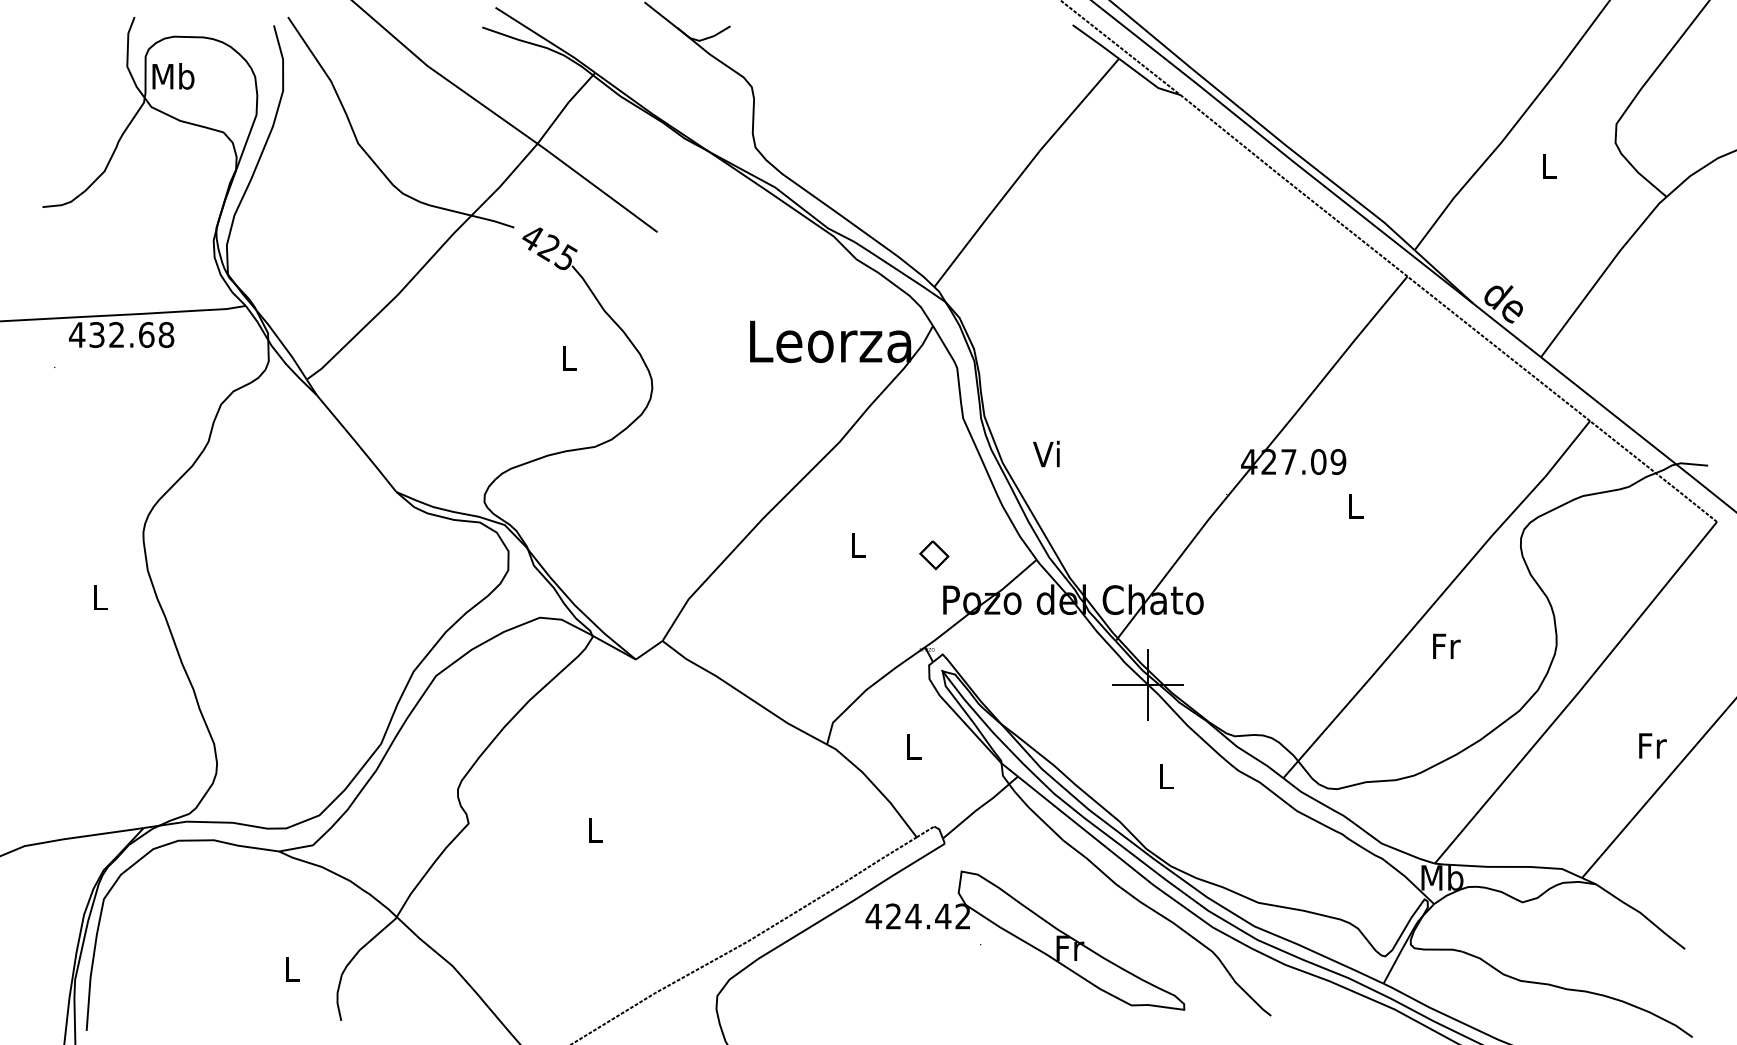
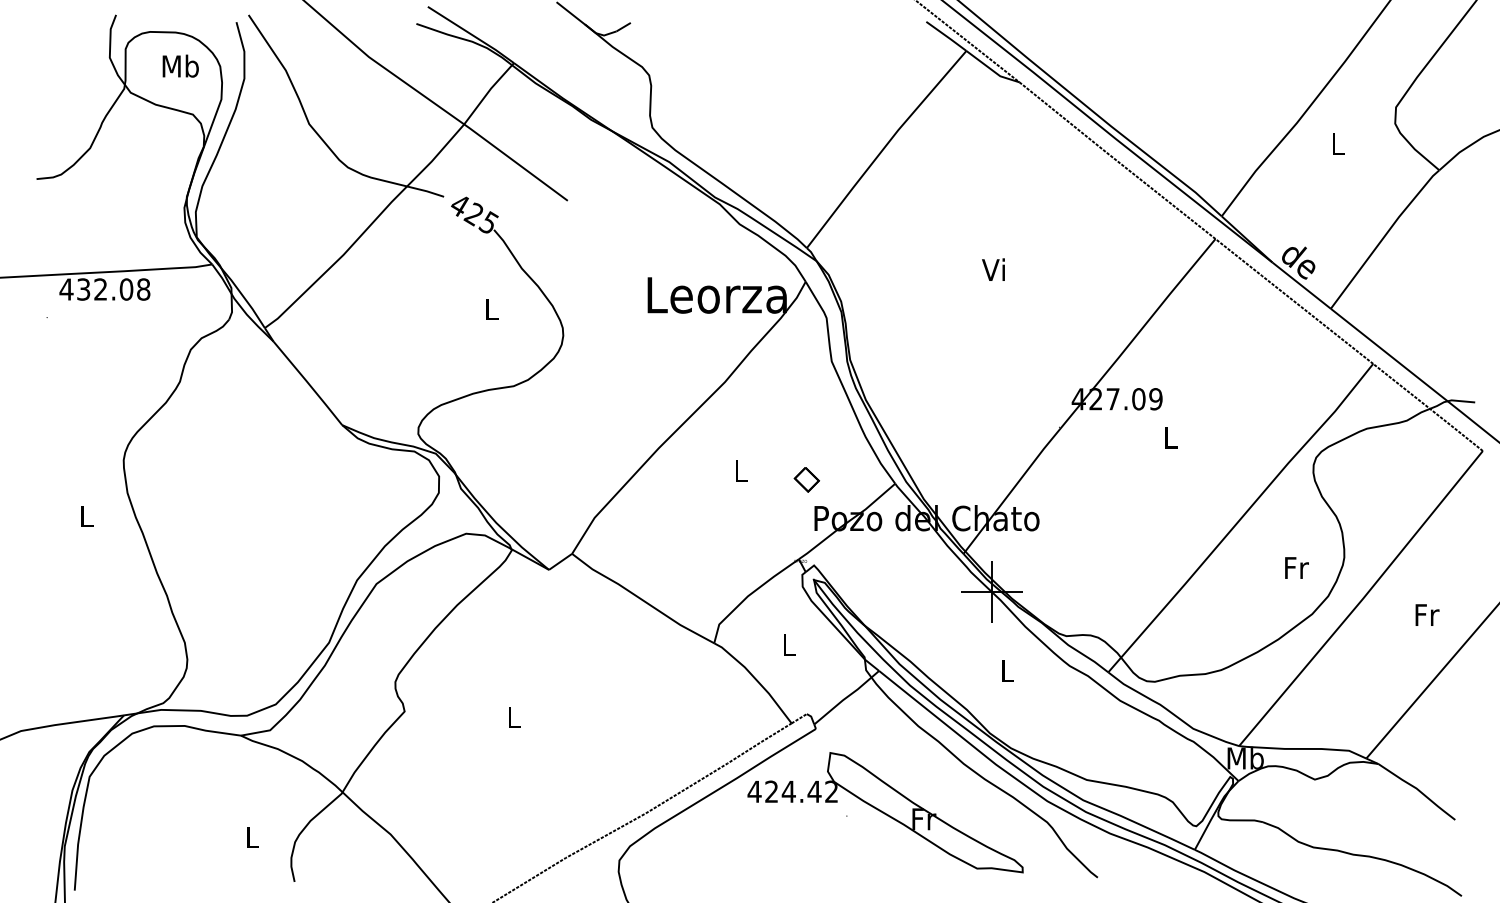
text: (173, 76) -> (180, 66), moved
text: (146, 334) -> (126, 289), 432.68 -> 432.08
text: (1046, 453) -> (993, 269), moved
text: (1446, 645) -> (1296, 567), moved
text: (1652, 745) -> (1427, 614), moved

